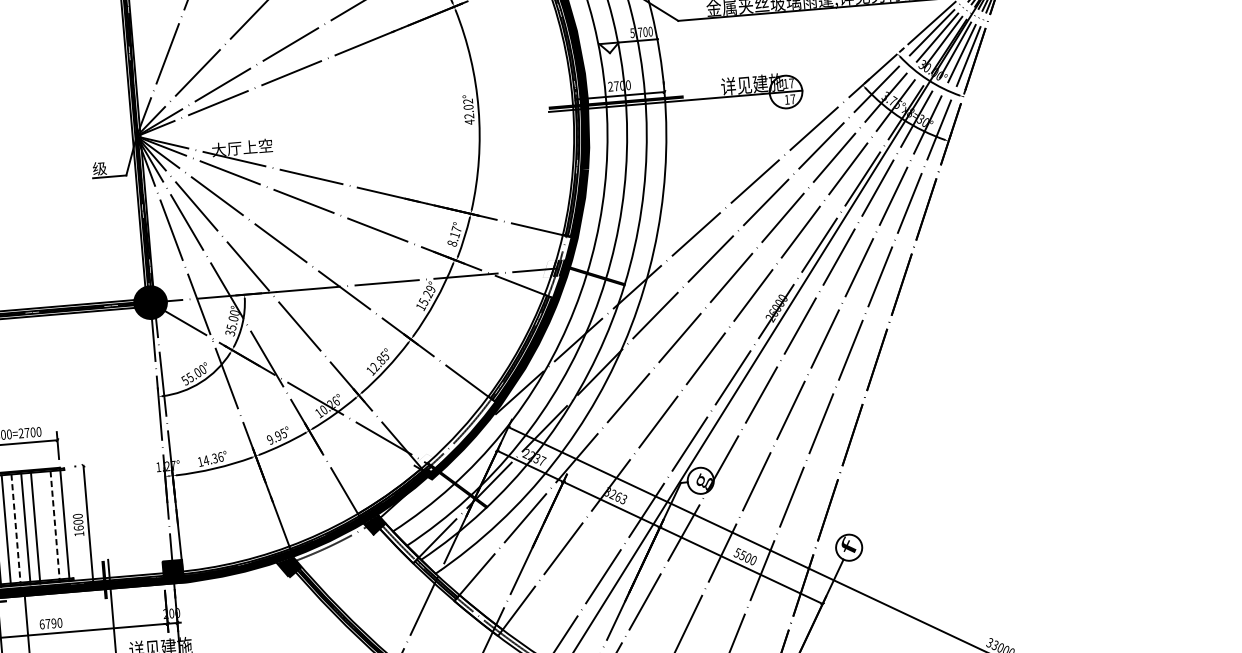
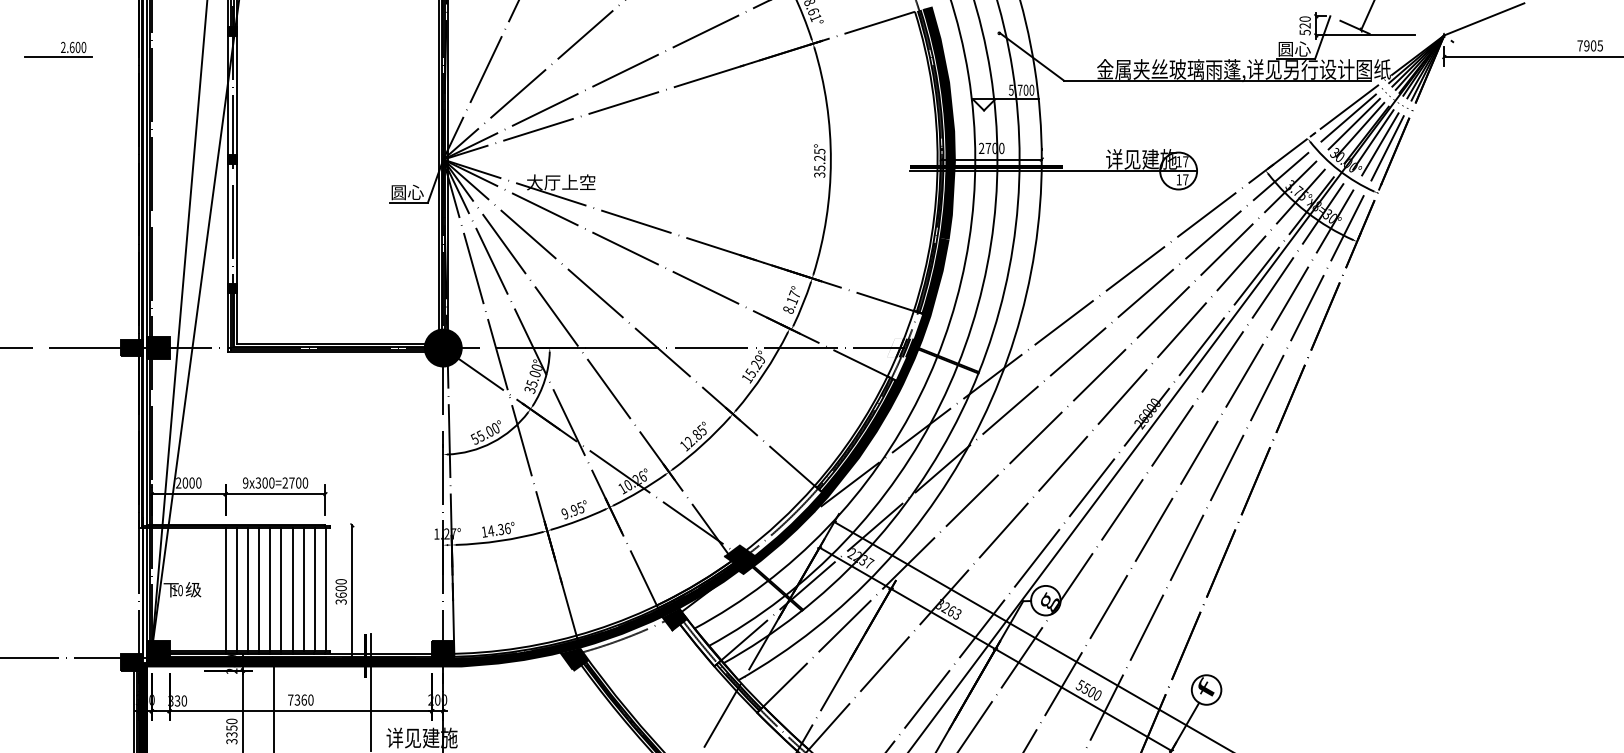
text: (468, 112) -> (819, 163), 42.02° -> 35.25°
text: (107, 168) -> (407, 192), 级 -> 圆心
fill: (429, 464) -> (741, 556), added
line: (45, 525) -> (303, 589), added
line: (54, 526) -> (314, 590), dashed -> solid
line: (16, 529) -> (270, 590), dashed -> solid
text: (78, 533) -> (340, 601), 1600 -> 3600
text: (48, 623) -> (297, 699), 6790 -> 7360

